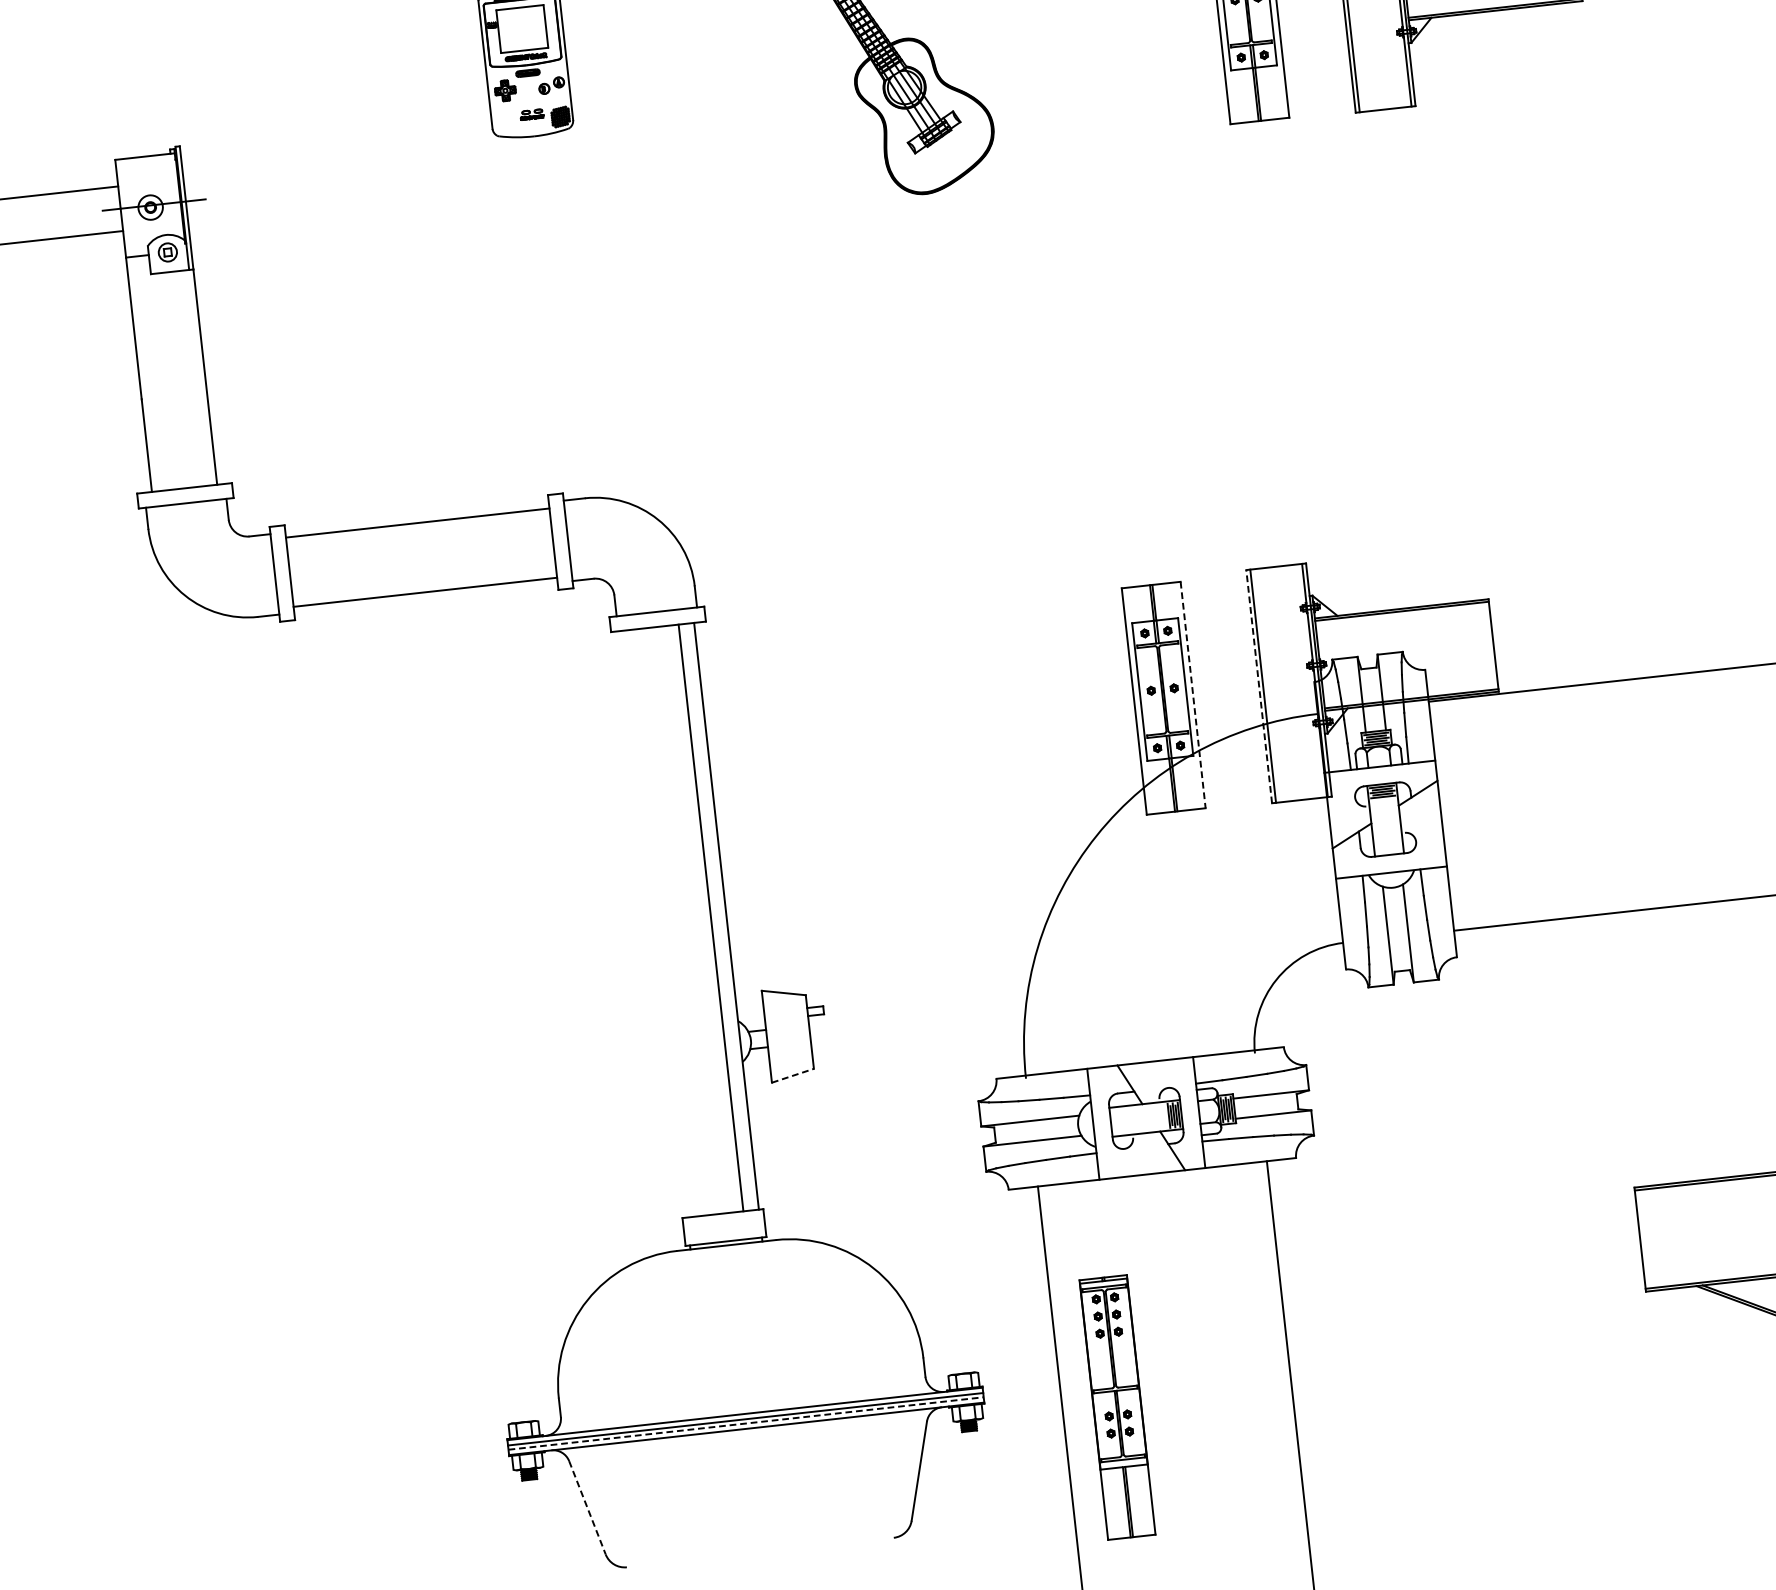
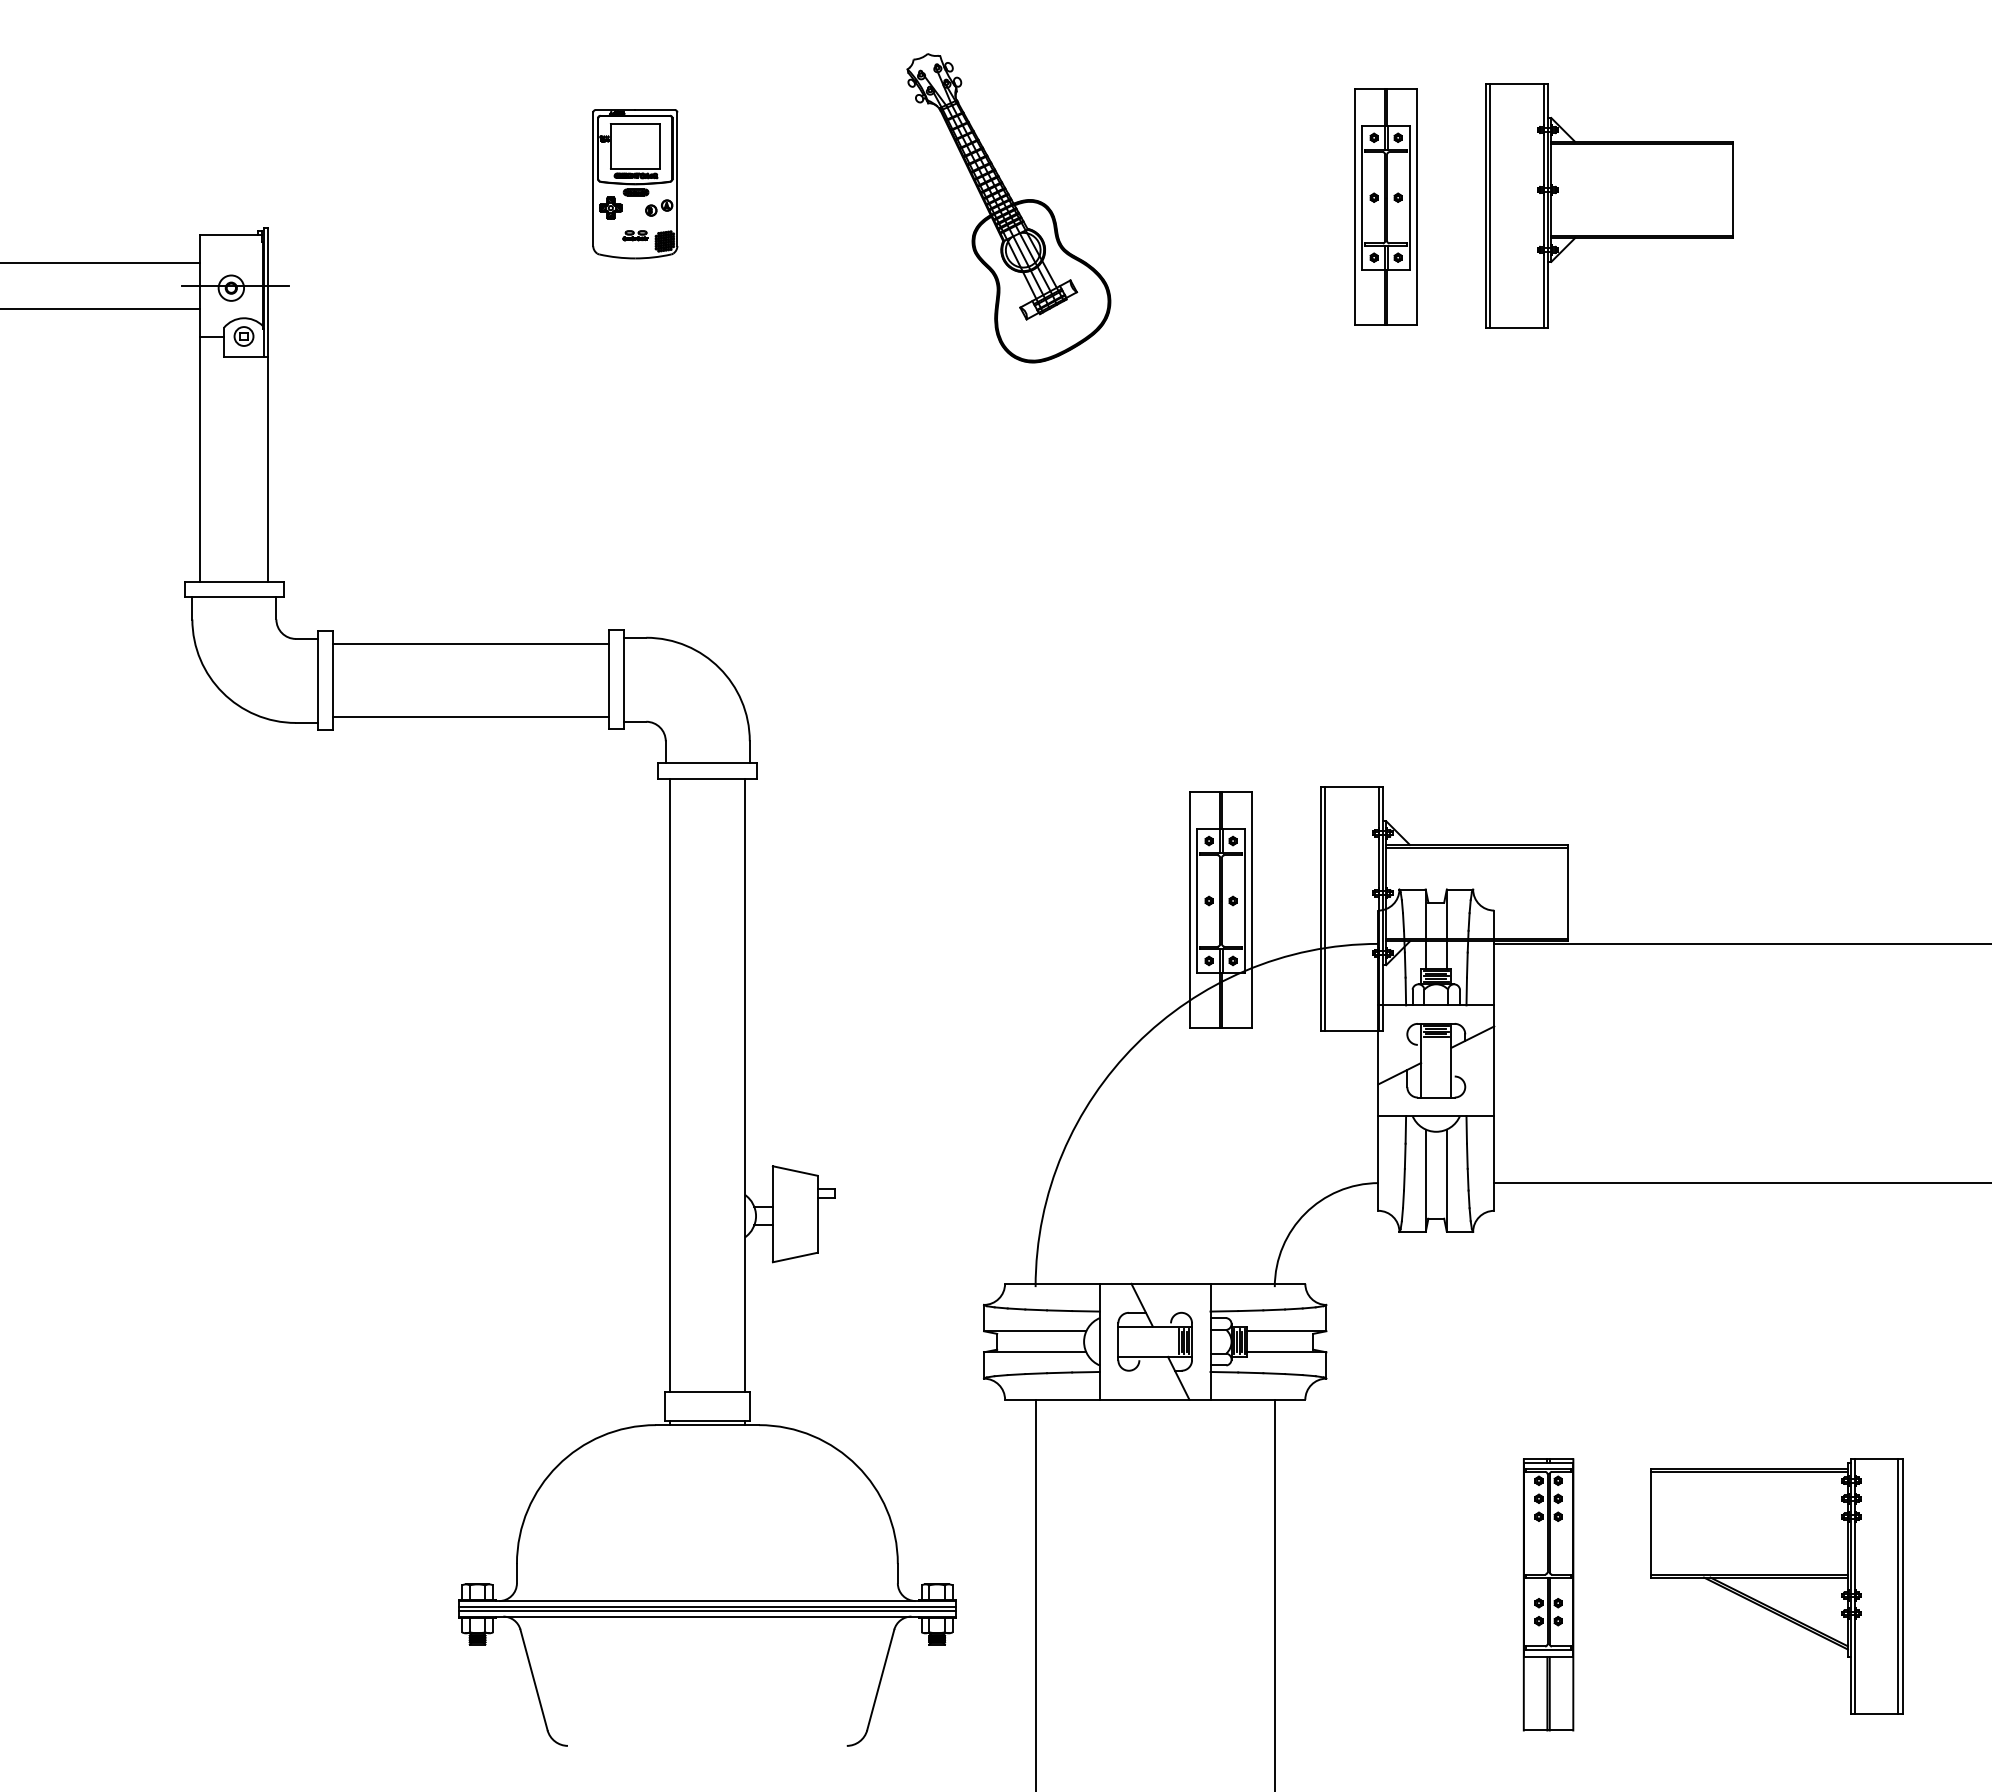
line: (1258, 687) -> (1320, 909), dashed -> solid
line: (1192, 695) -> (1251, 910), dashed -> solid
line: (710, 917) -> (669, 1084), moved
line: (793, 1075) -> (795, 1257), dashed -> solid
part: (1117, 1407) -> (1548, 1594), moved
line: (746, 1423) -> (707, 1611), dashed -> solid
line: (587, 1508) -> (534, 1680), dashed -> solid

